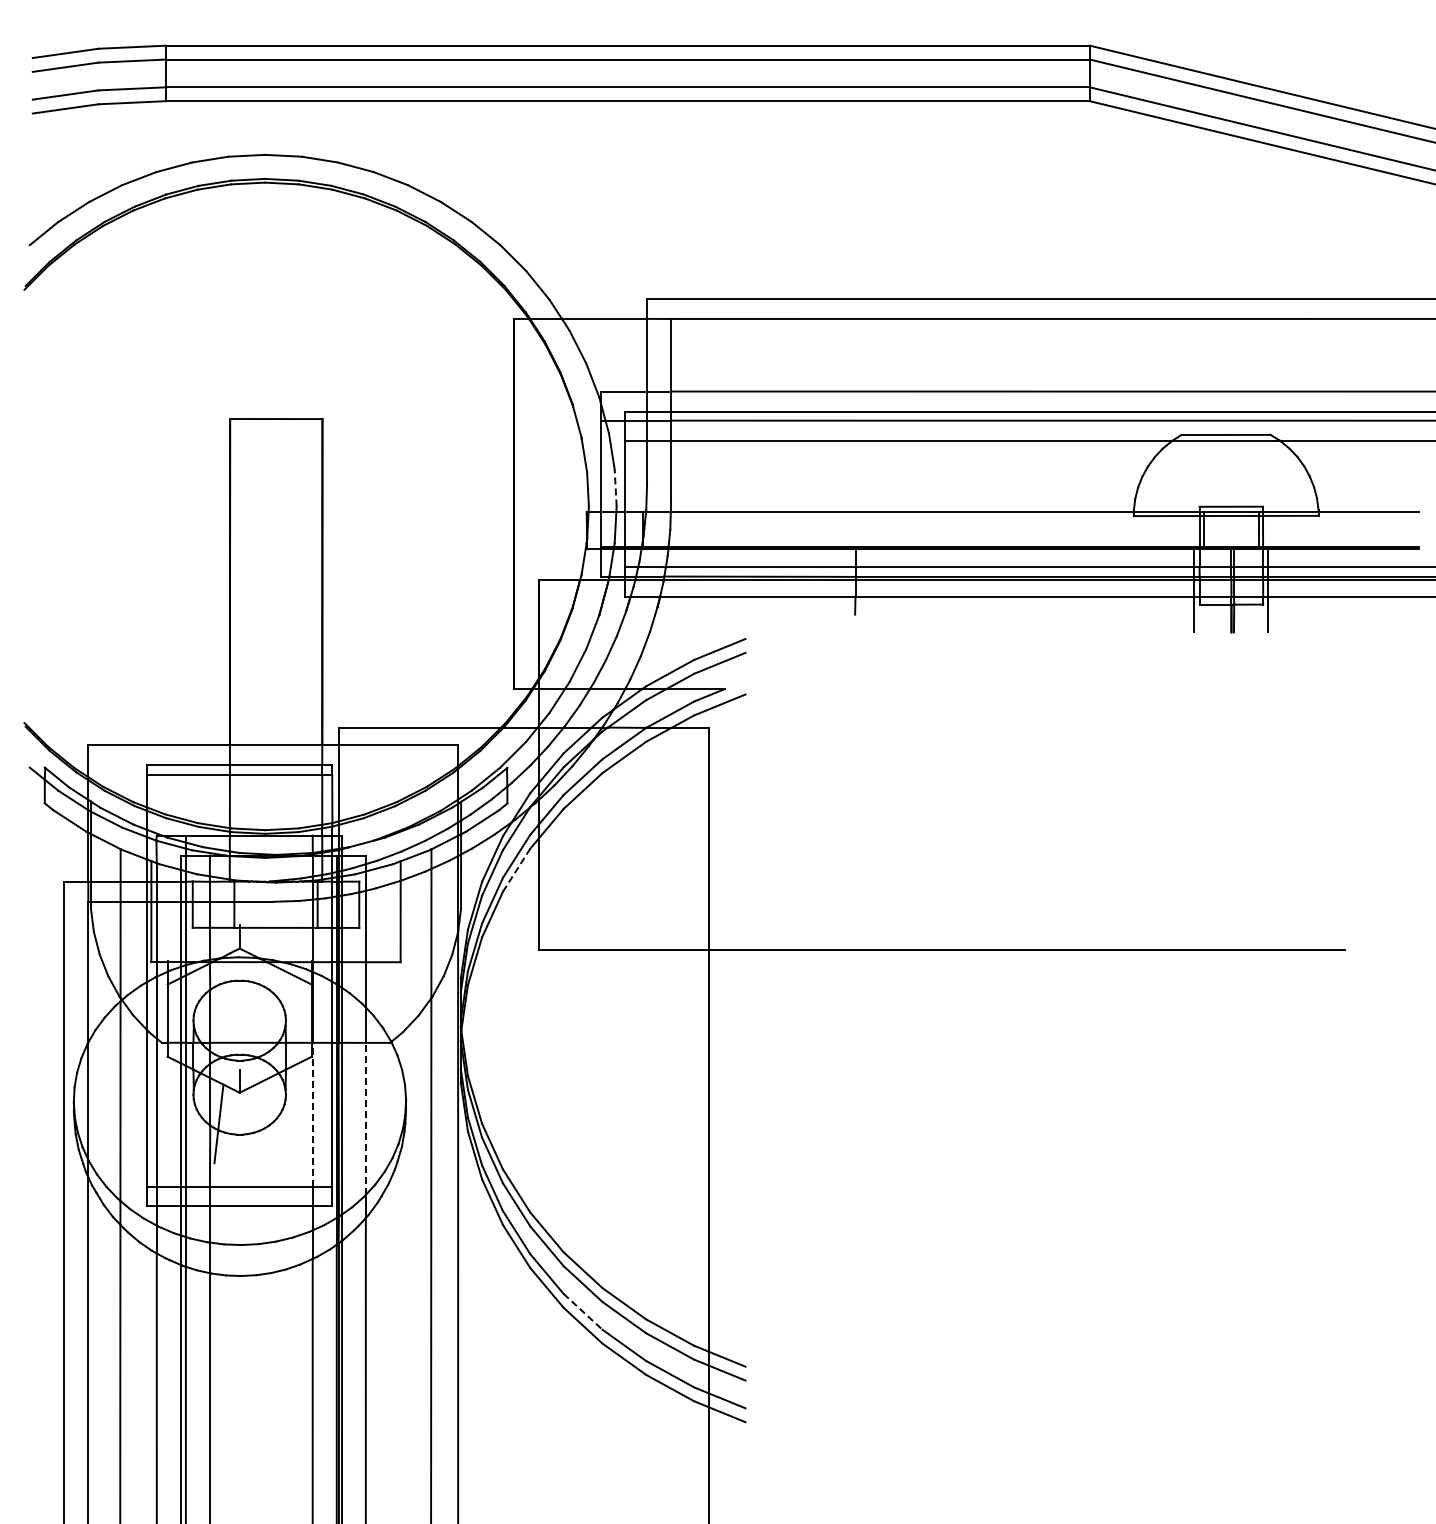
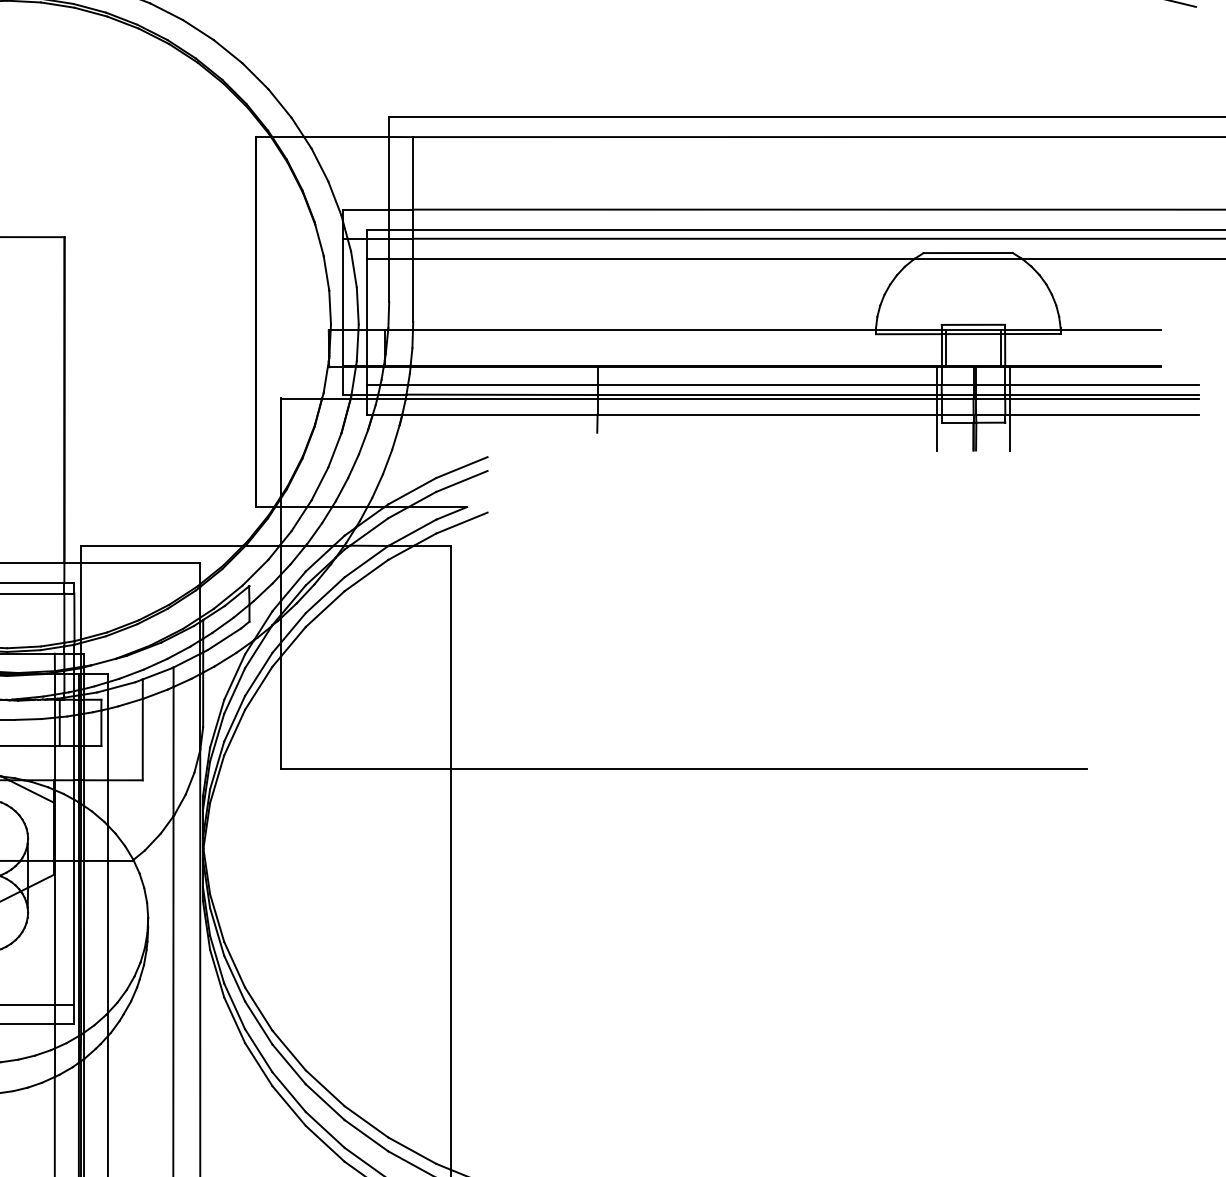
line: (615, 487) -> (357, 305), dashed -> solid
line: (516, 870) -> (258, 688), dashed -> solid
line: (312, 1114) -> (54, 932), dashed -> solid
line: (365, 1118) -> (107, 936), dashed -> solid
line: (583, 1312) -> (325, 1130), dashed -> solid

